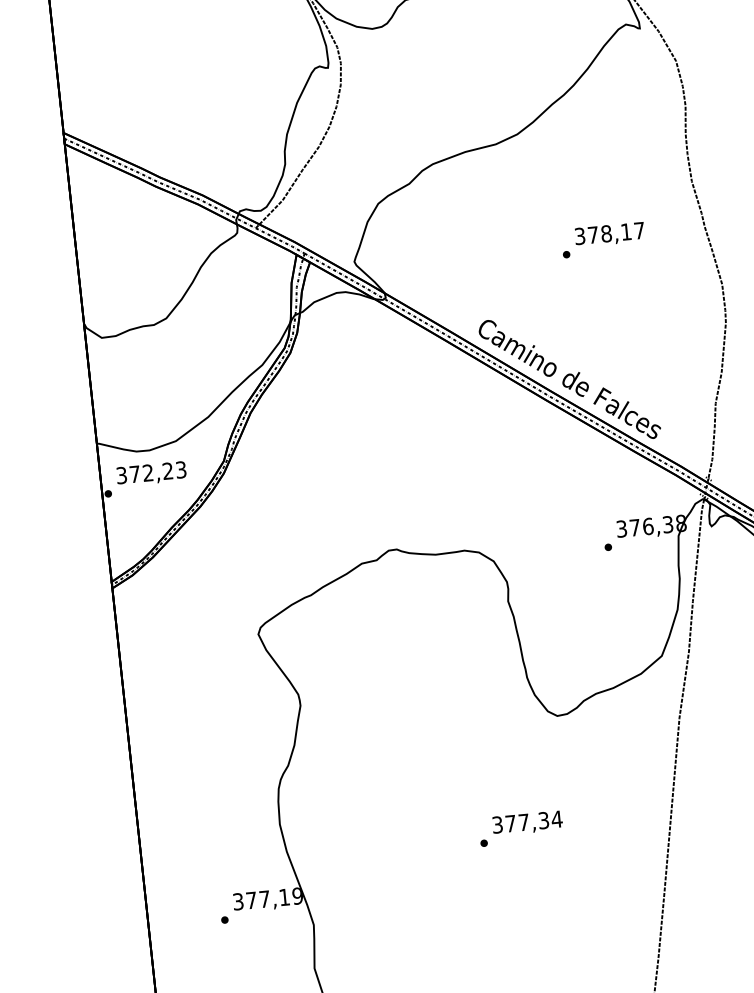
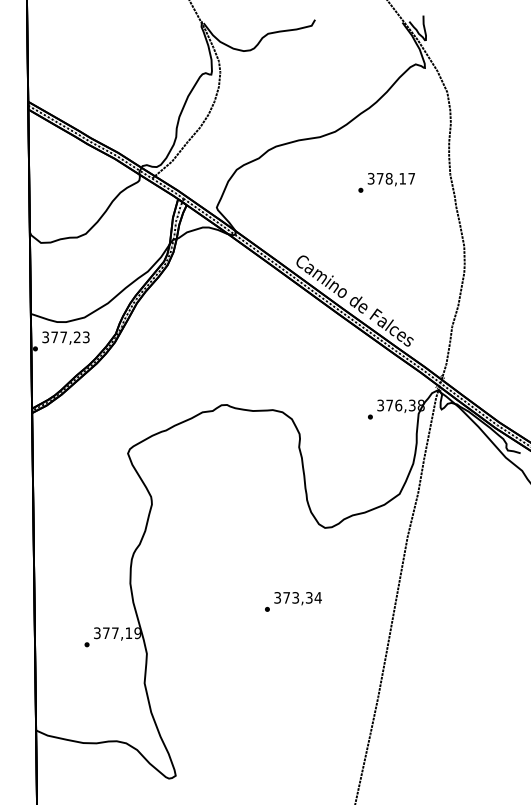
text: (603, 239) -> (386, 182), moved
text: (147, 473) -> (63, 337), 372,23 -> 377,23
text: (523, 821) -> (295, 597), 377,34 -> 373,34

